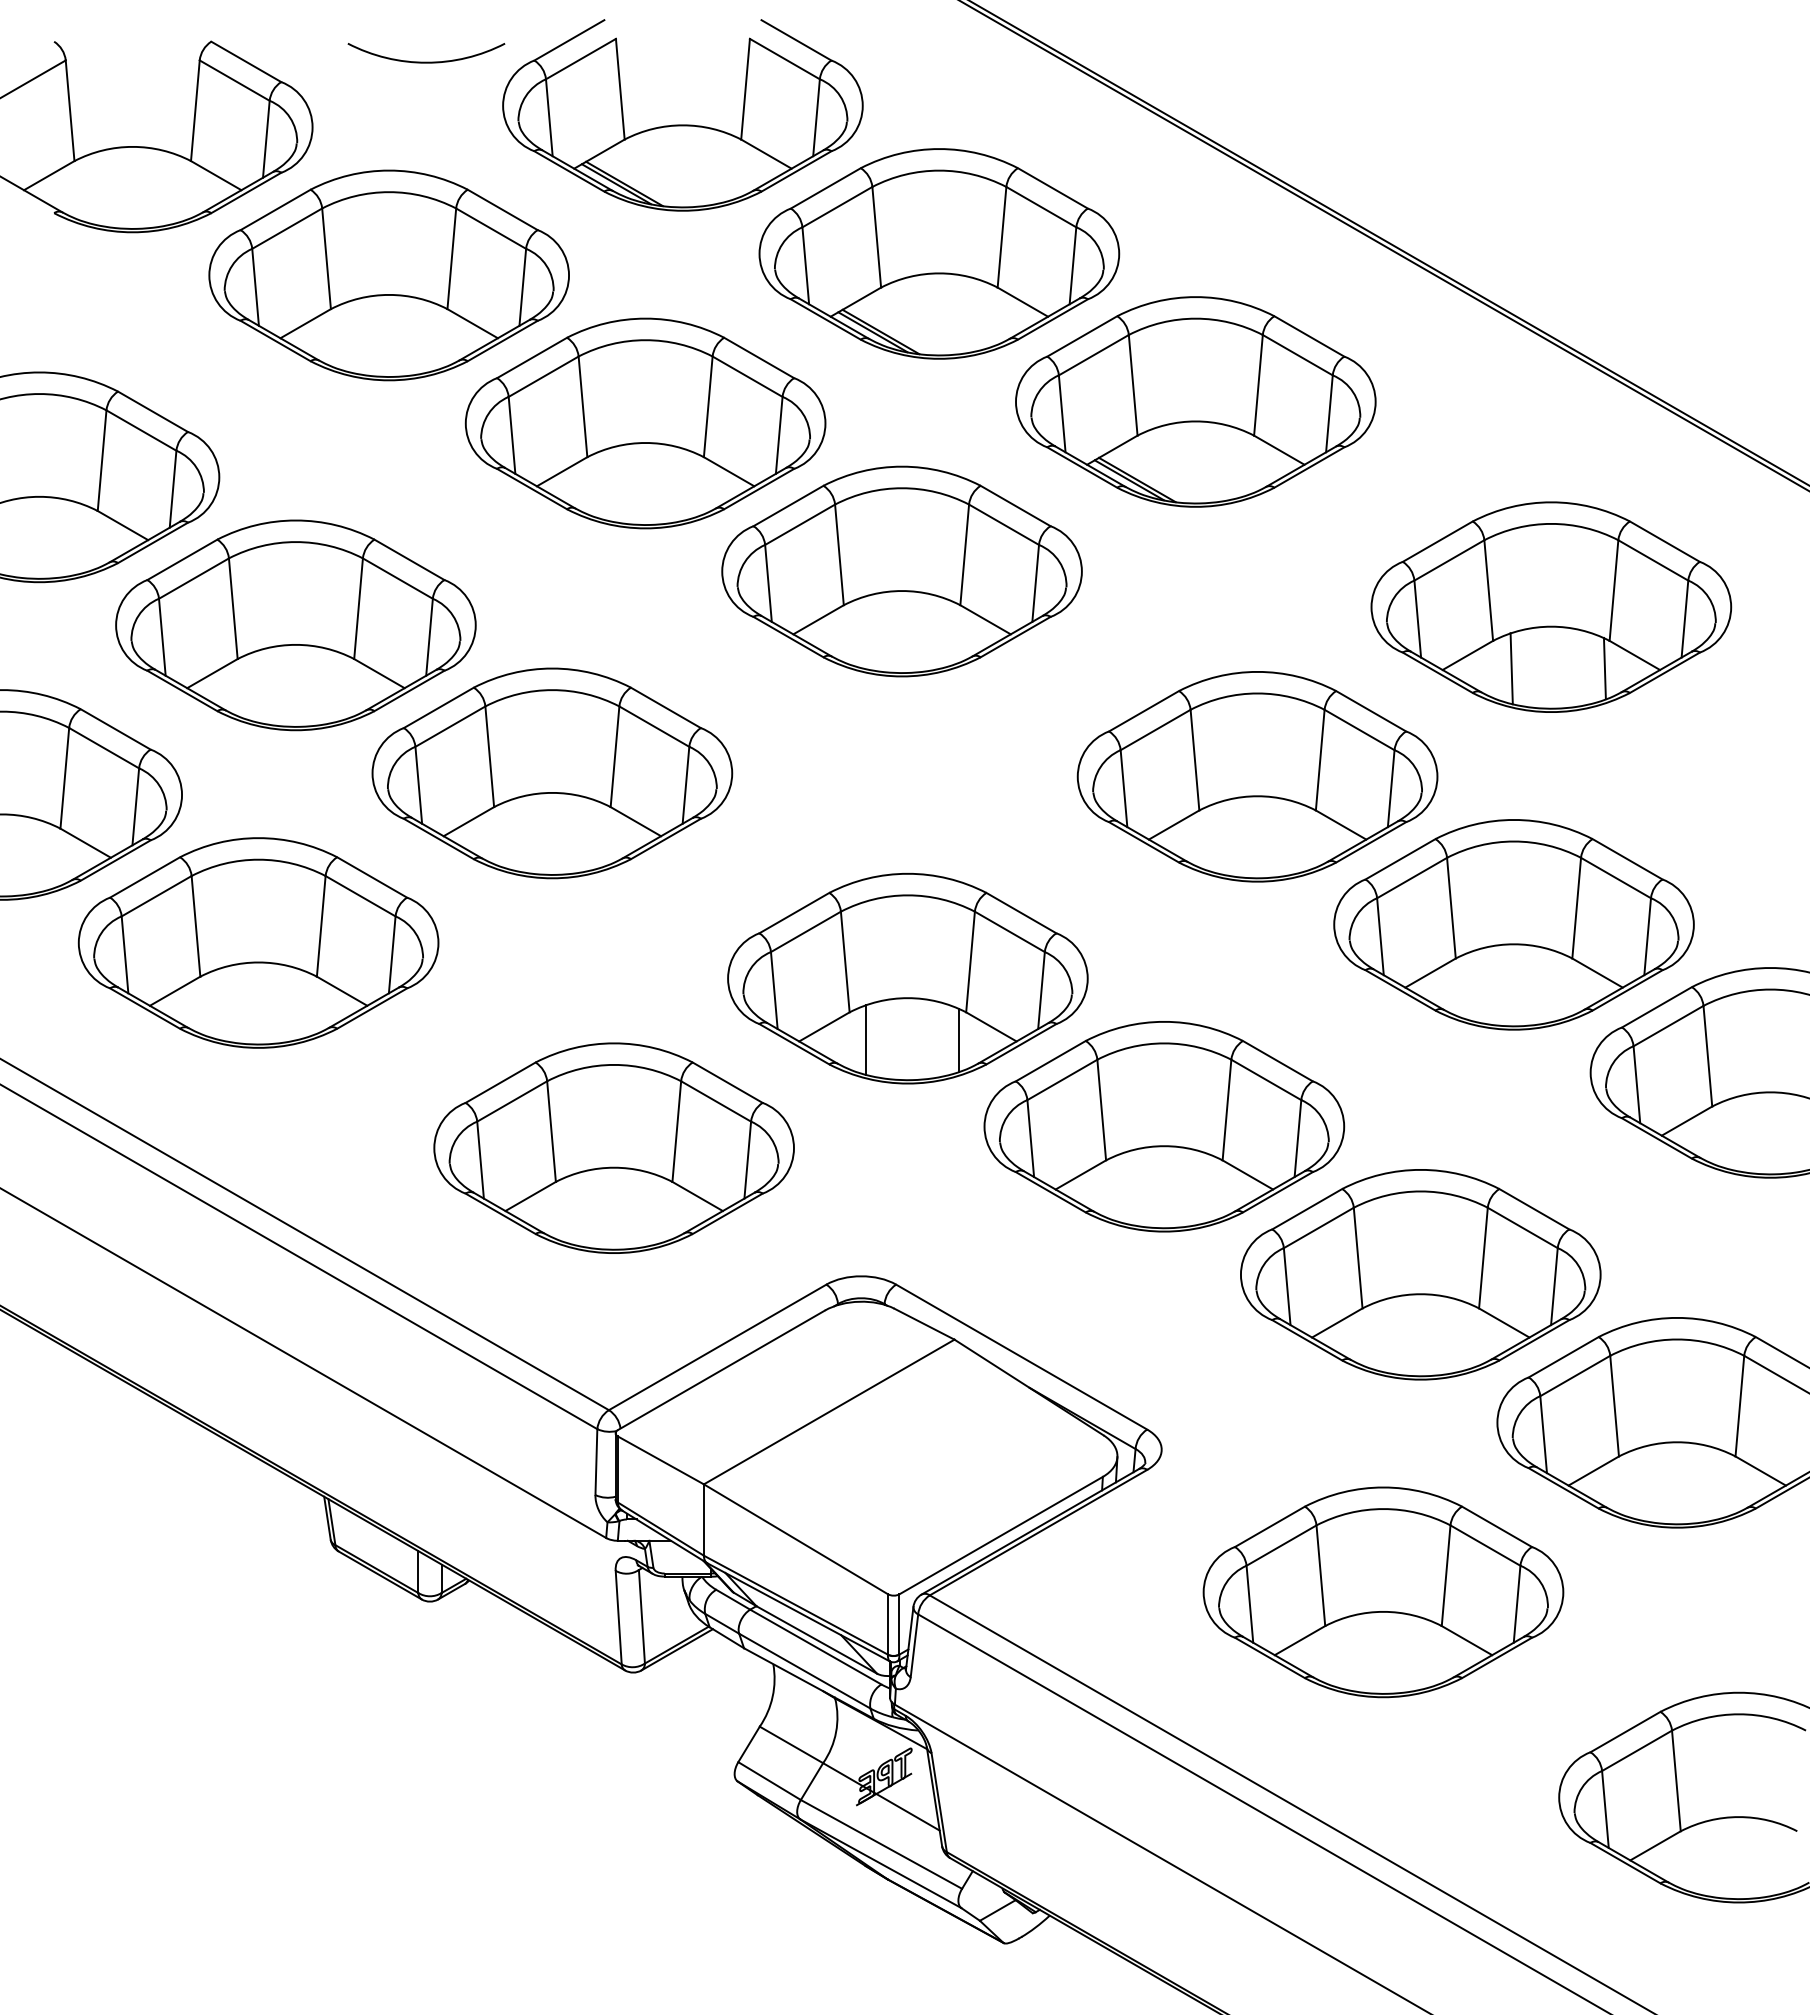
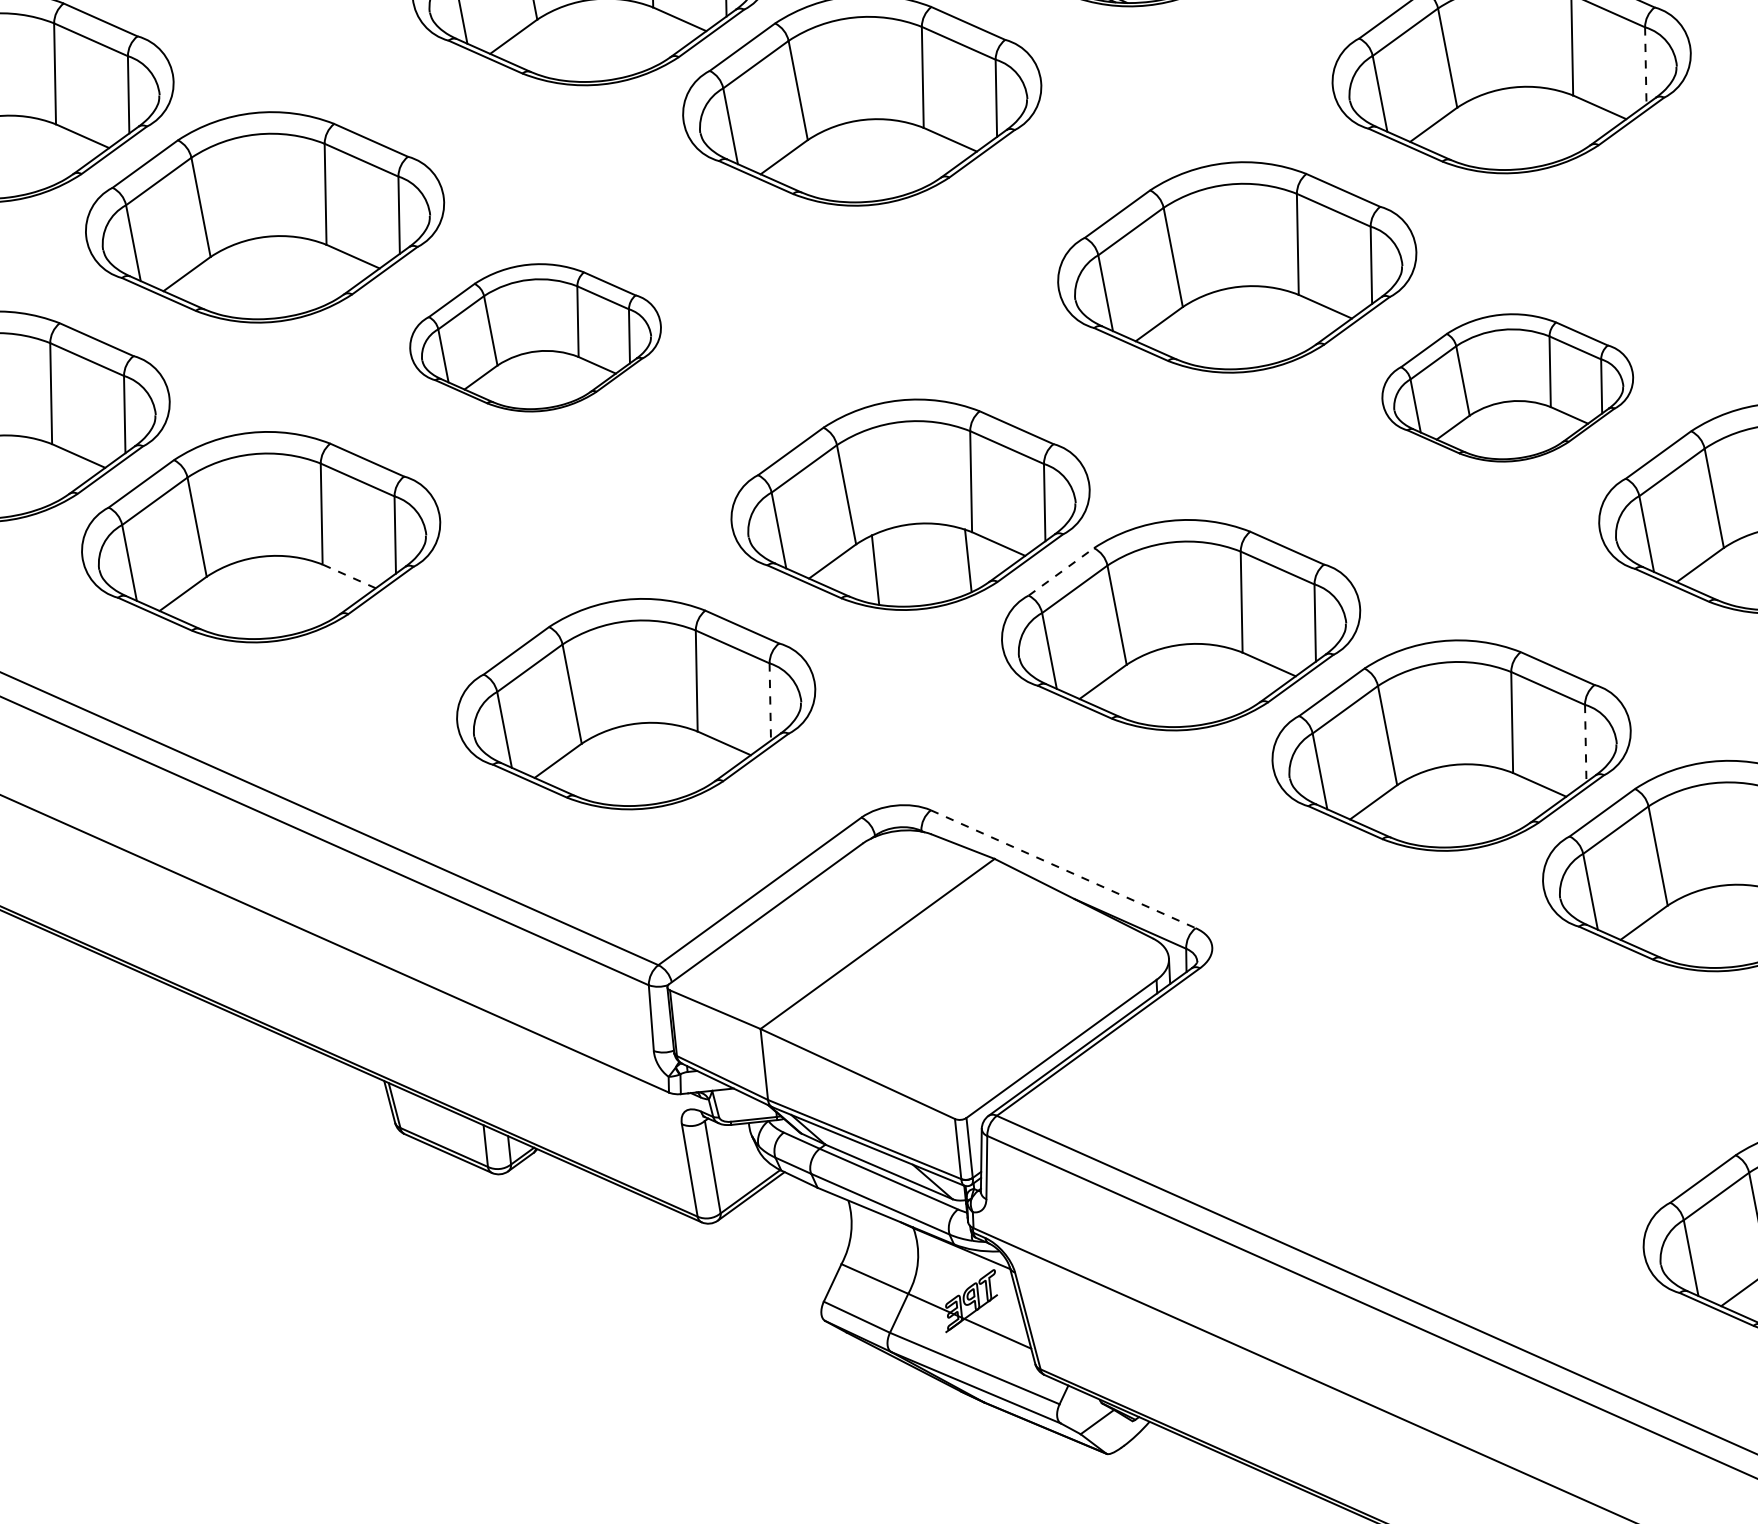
line: (1684, 619) -> (1645, 66), solid -> dashed
line: (1511, 668) -> (1478, 133), removed
line: (1604, 668) -> (1570, 123), removed
part: (552, 773) -> (535, 337), size x0.7
part: (1513, 924) -> (1507, 387), size x0.7
line: (341, 990) -> (348, 575), solid -> dashed
line: (1051, 1060) -> (1061, 571), solid -> dashed
line: (747, 1160) -> (770, 702), solid -> dashed
line: (1554, 1286) -> (1585, 743), solid -> dashed
line: (1021, 1357) -> (1063, 869), solid -> dashed
part: (1383, 1592) -> (1447, 1065), removed

